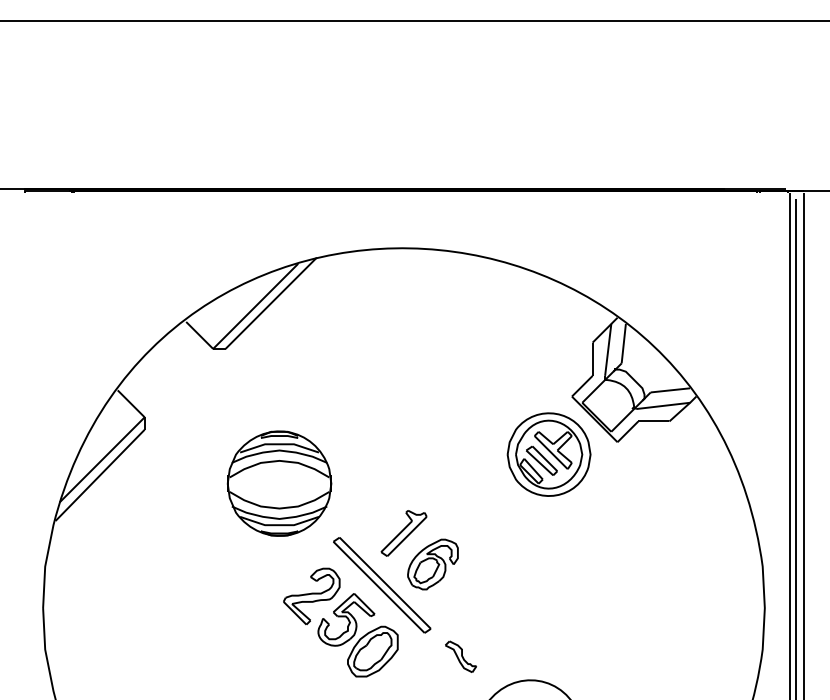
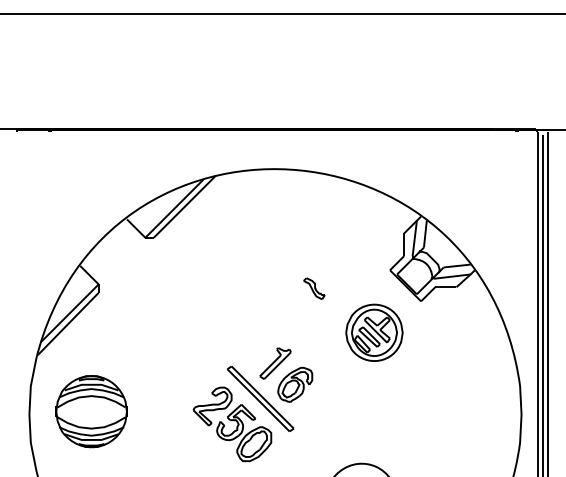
part: (549, 454) -> (374, 332), moved
part: (279, 483) -> (91, 411), moved
part: (461, 656) -> (314, 288), moved

